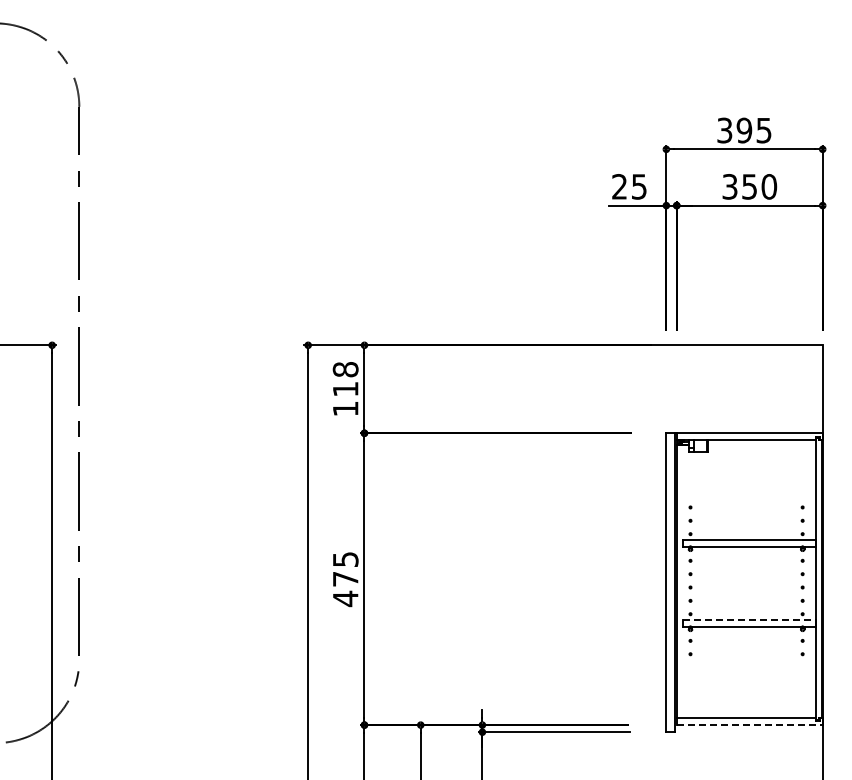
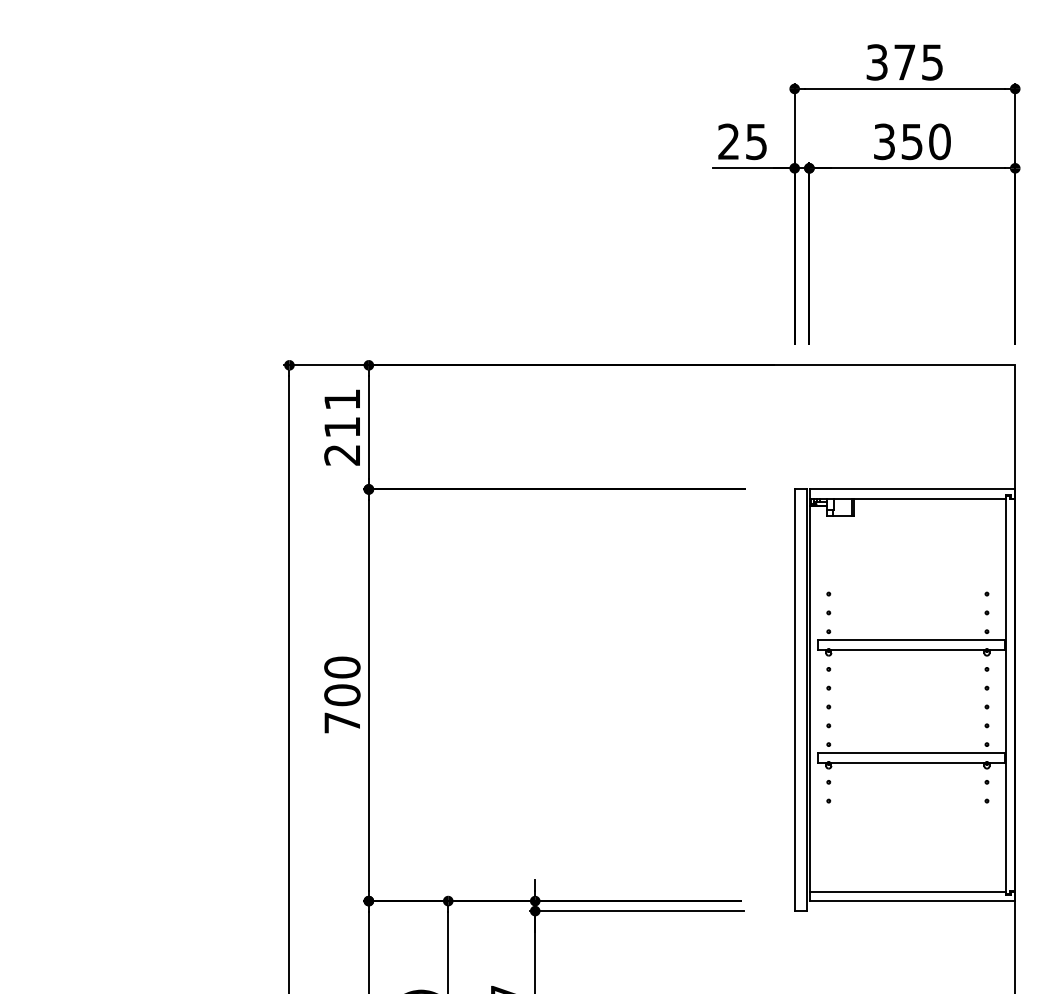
text: (744, 130) -> (904, 62), 395 -> 375
text: (345, 389) -> (342, 427), 118 -> 211
text: (345, 579) -> (342, 695), 475 -> 700
line: (749, 620) -> (911, 753), dashed -> solid
line: (749, 725) -> (911, 901), dashed -> solid

